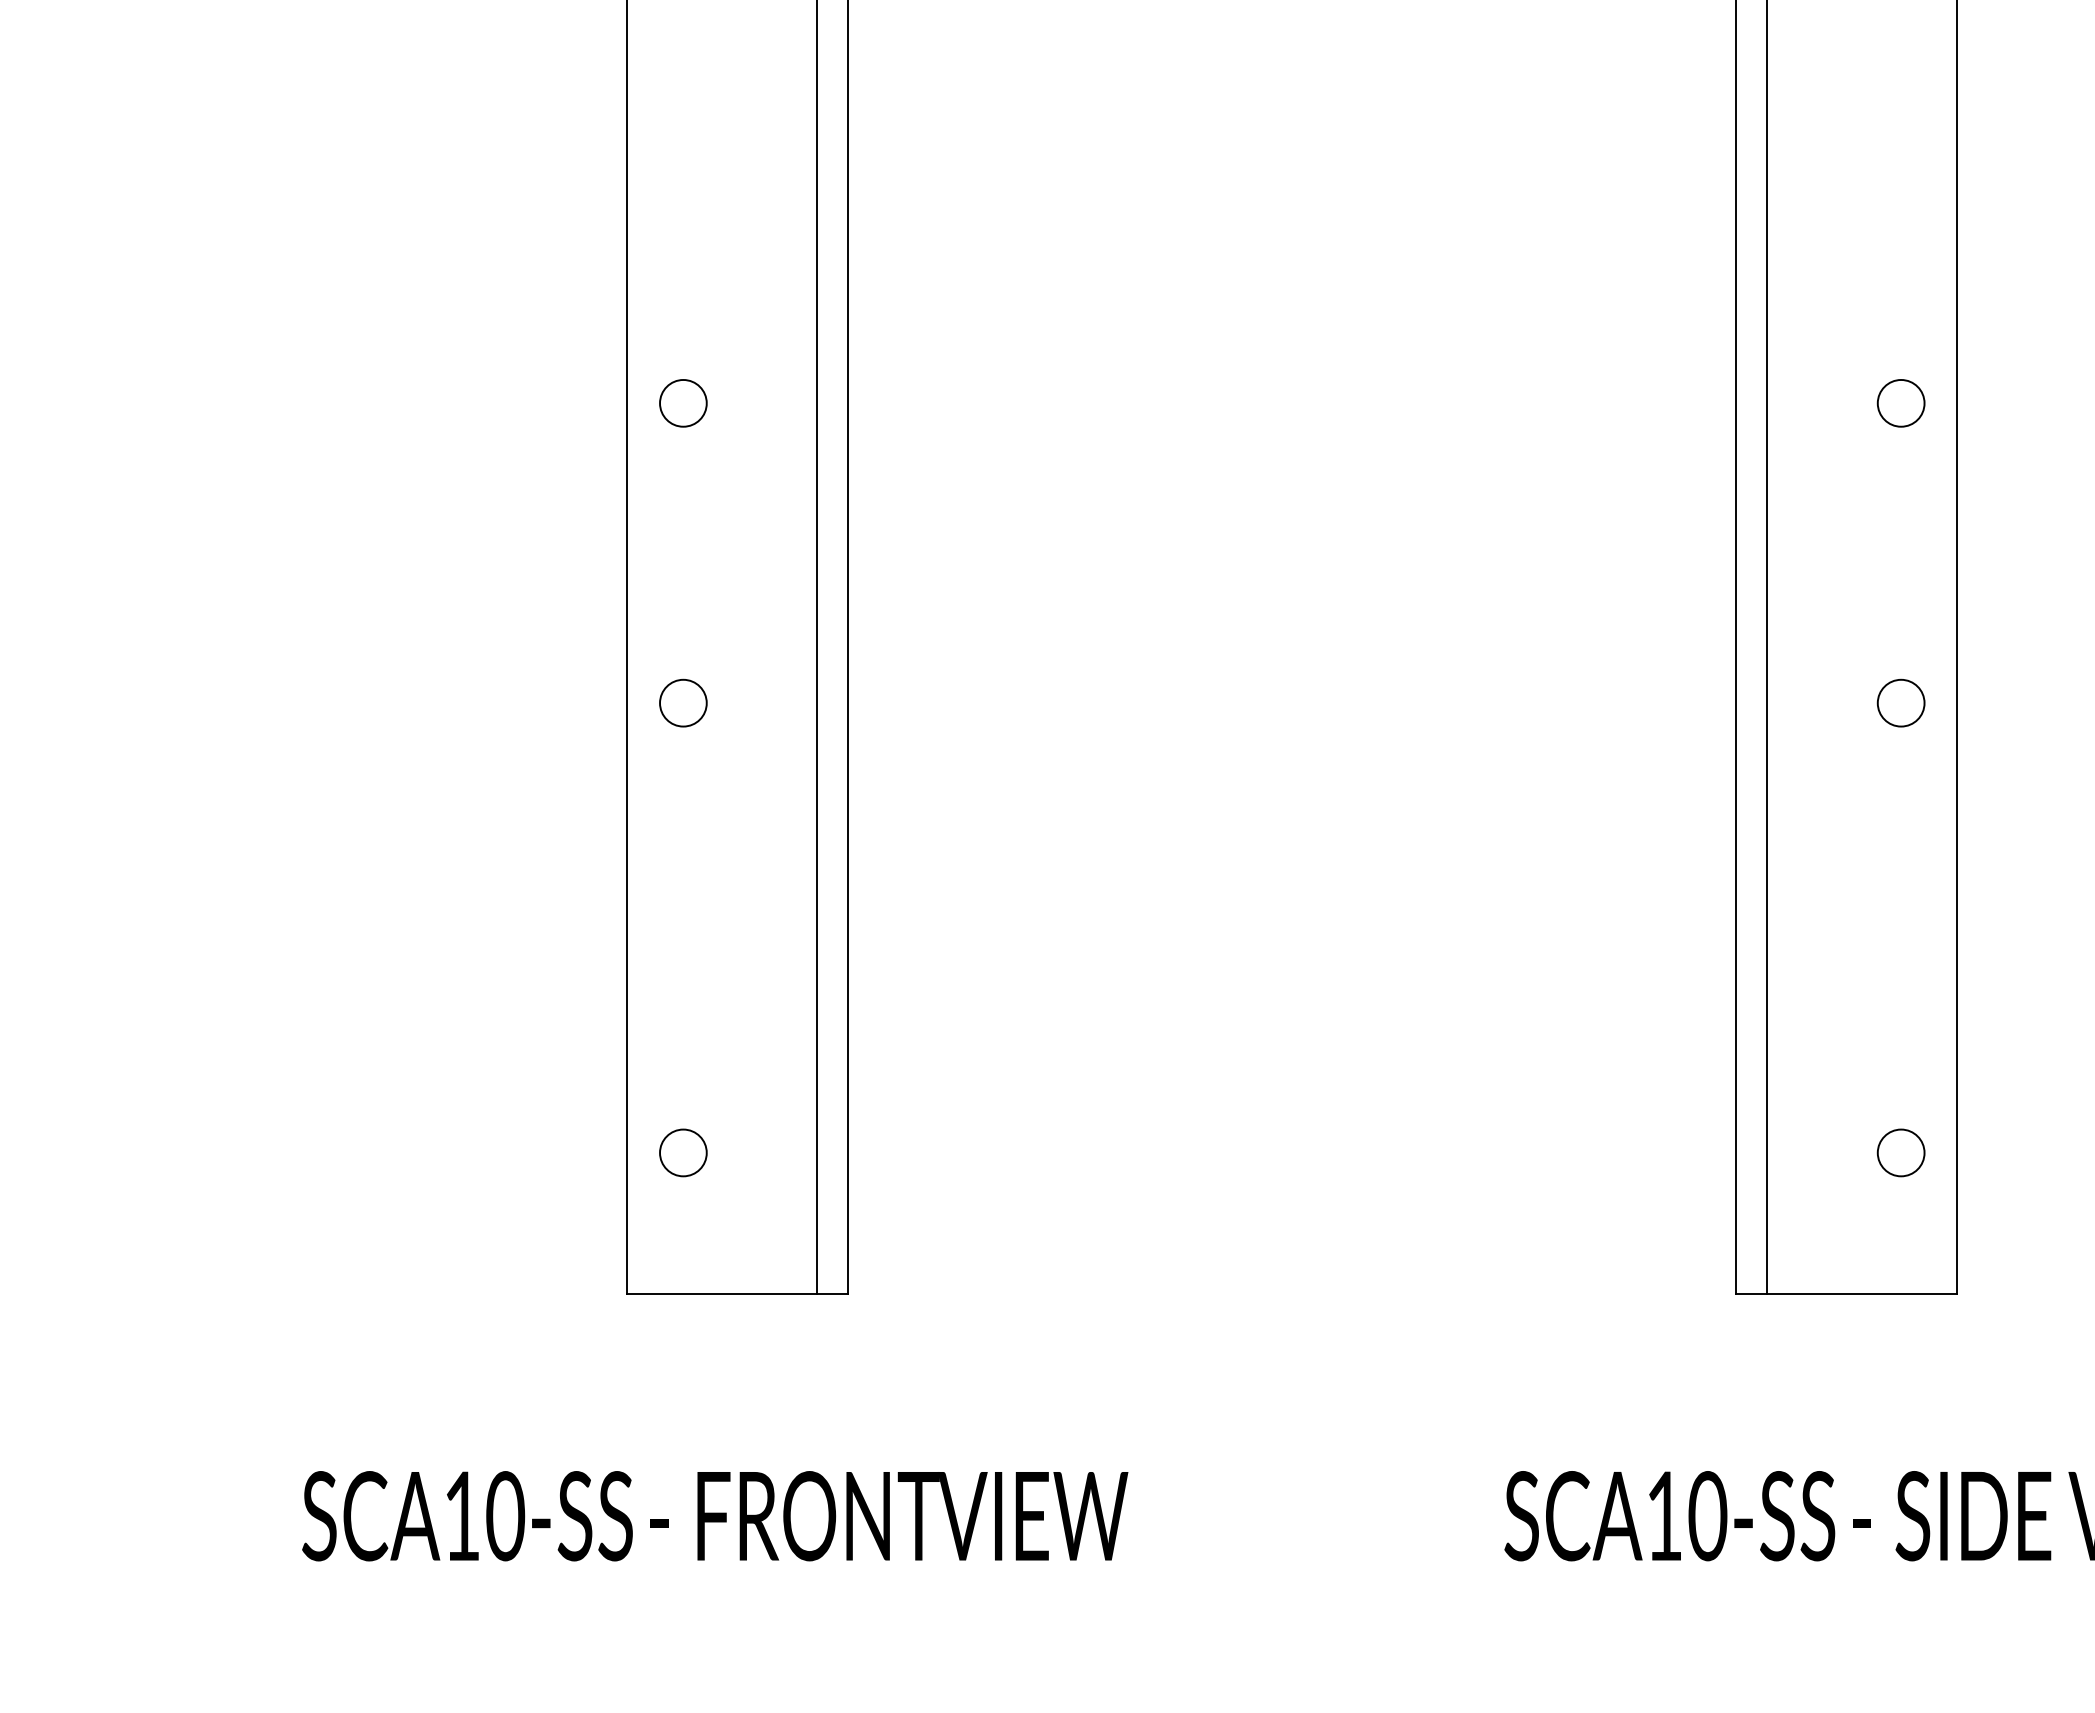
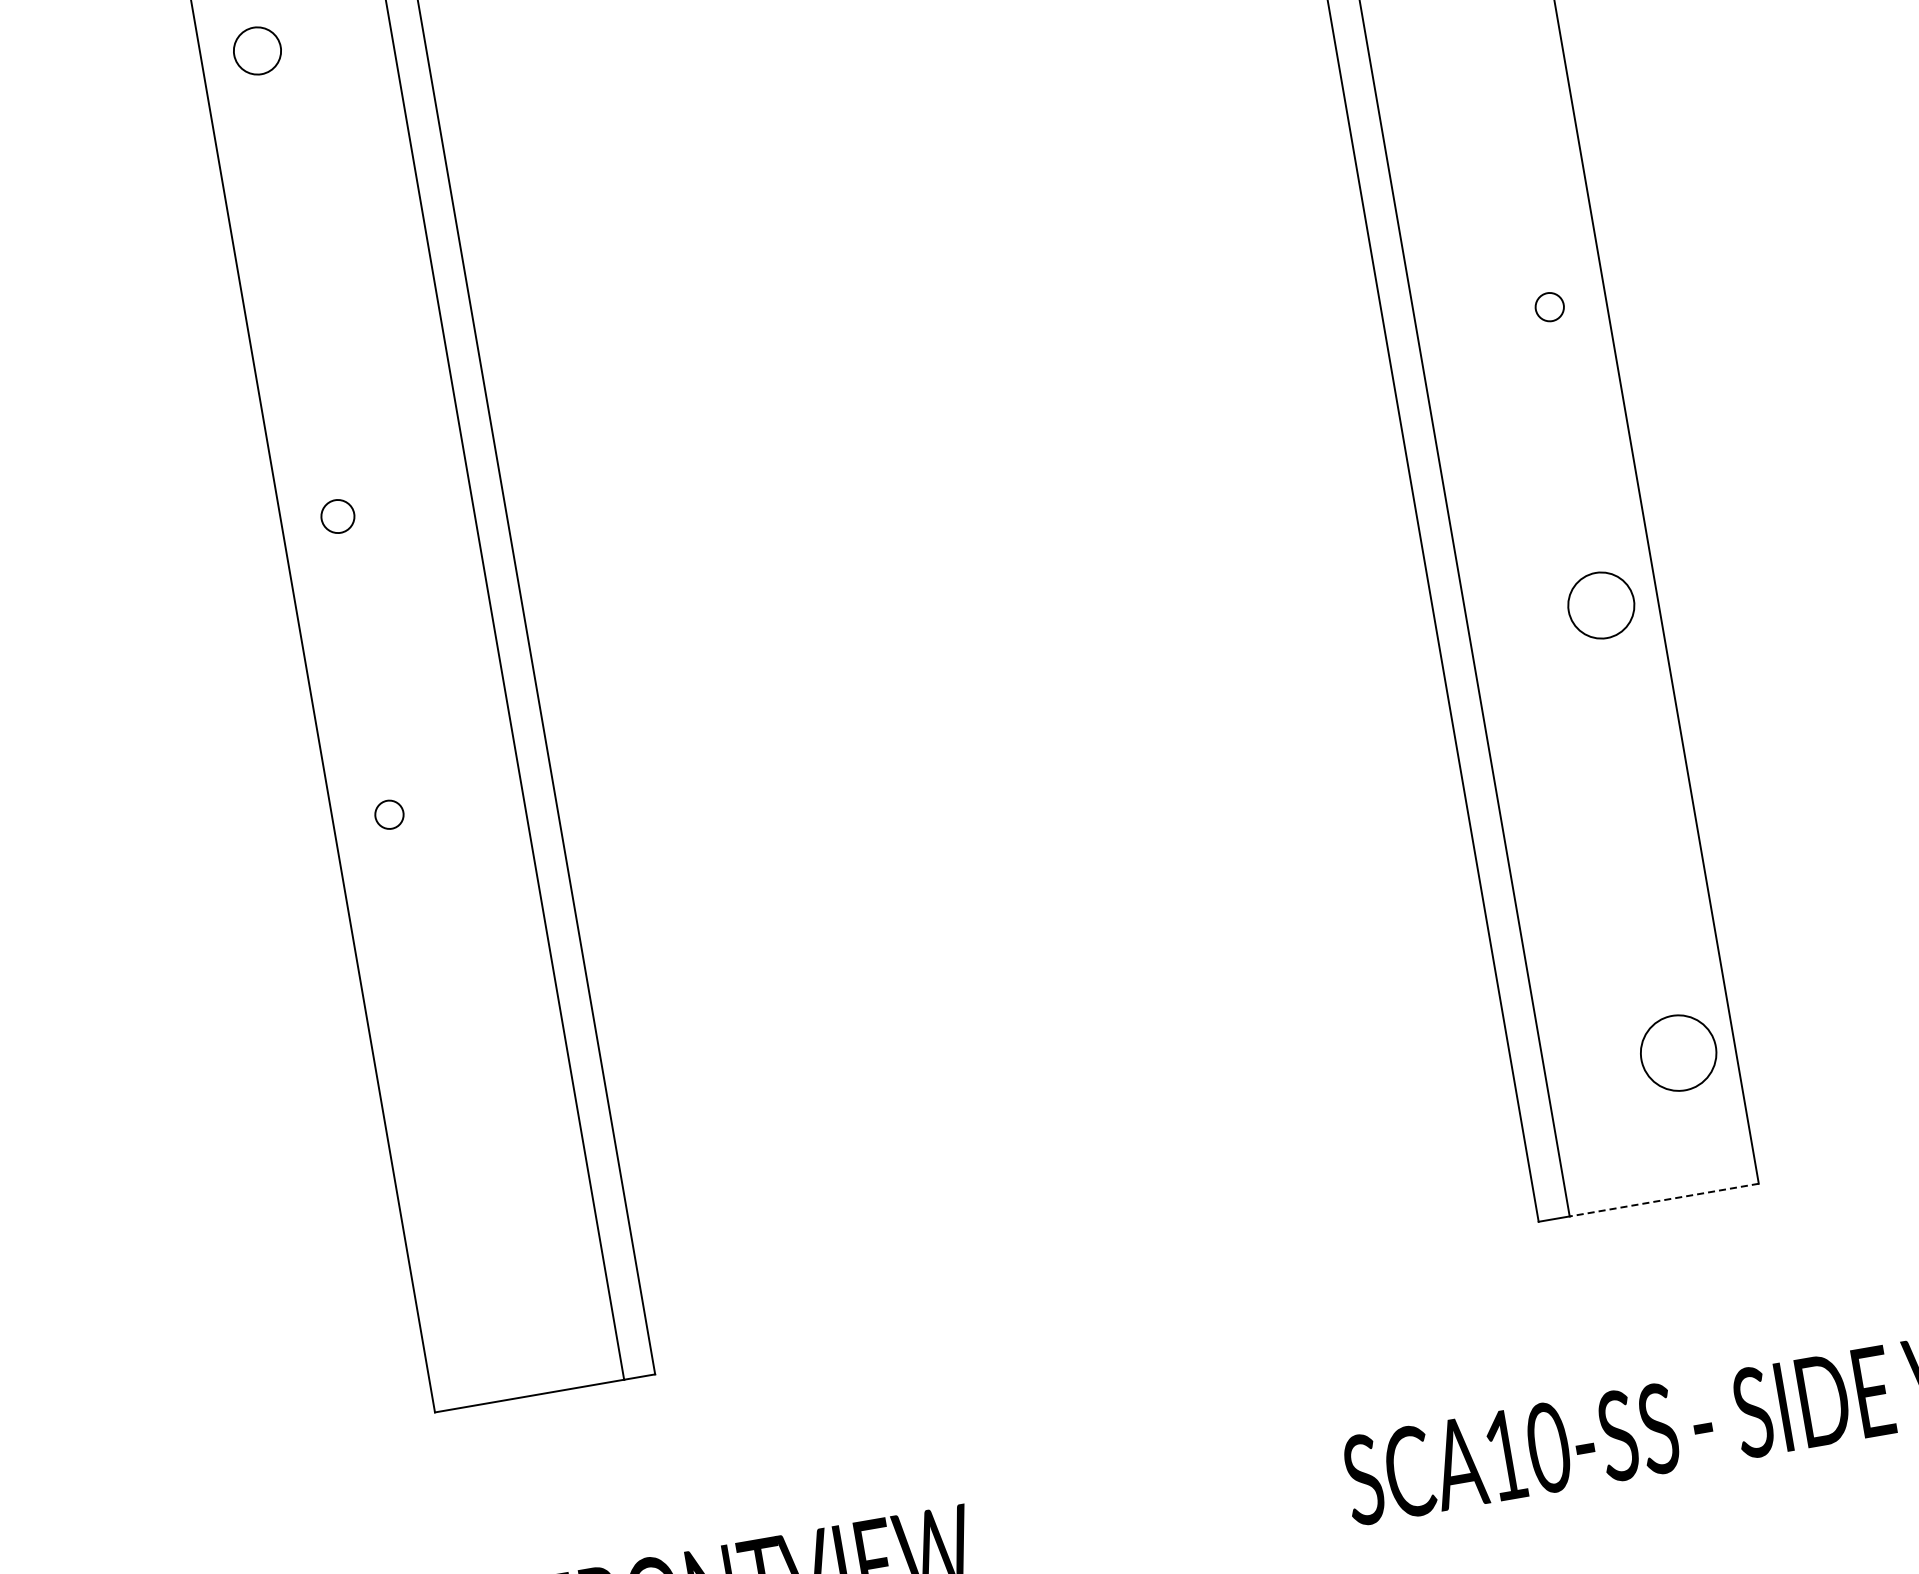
circle: (1900, 402) -> (1548, 306), size x0.6
circle: (683, 403) -> (338, 516), size x0.7
circle: (683, 702) -> (389, 814), size x0.6
circle: (1900, 702) -> (1600, 604), size x1.4
circle: (683, 1152) -> (466, 1261), removed
circle: (1900, 1152) -> (1677, 1052), size x1.6
line: (1861, 1293) -> (1663, 1199), solid -> dashed

